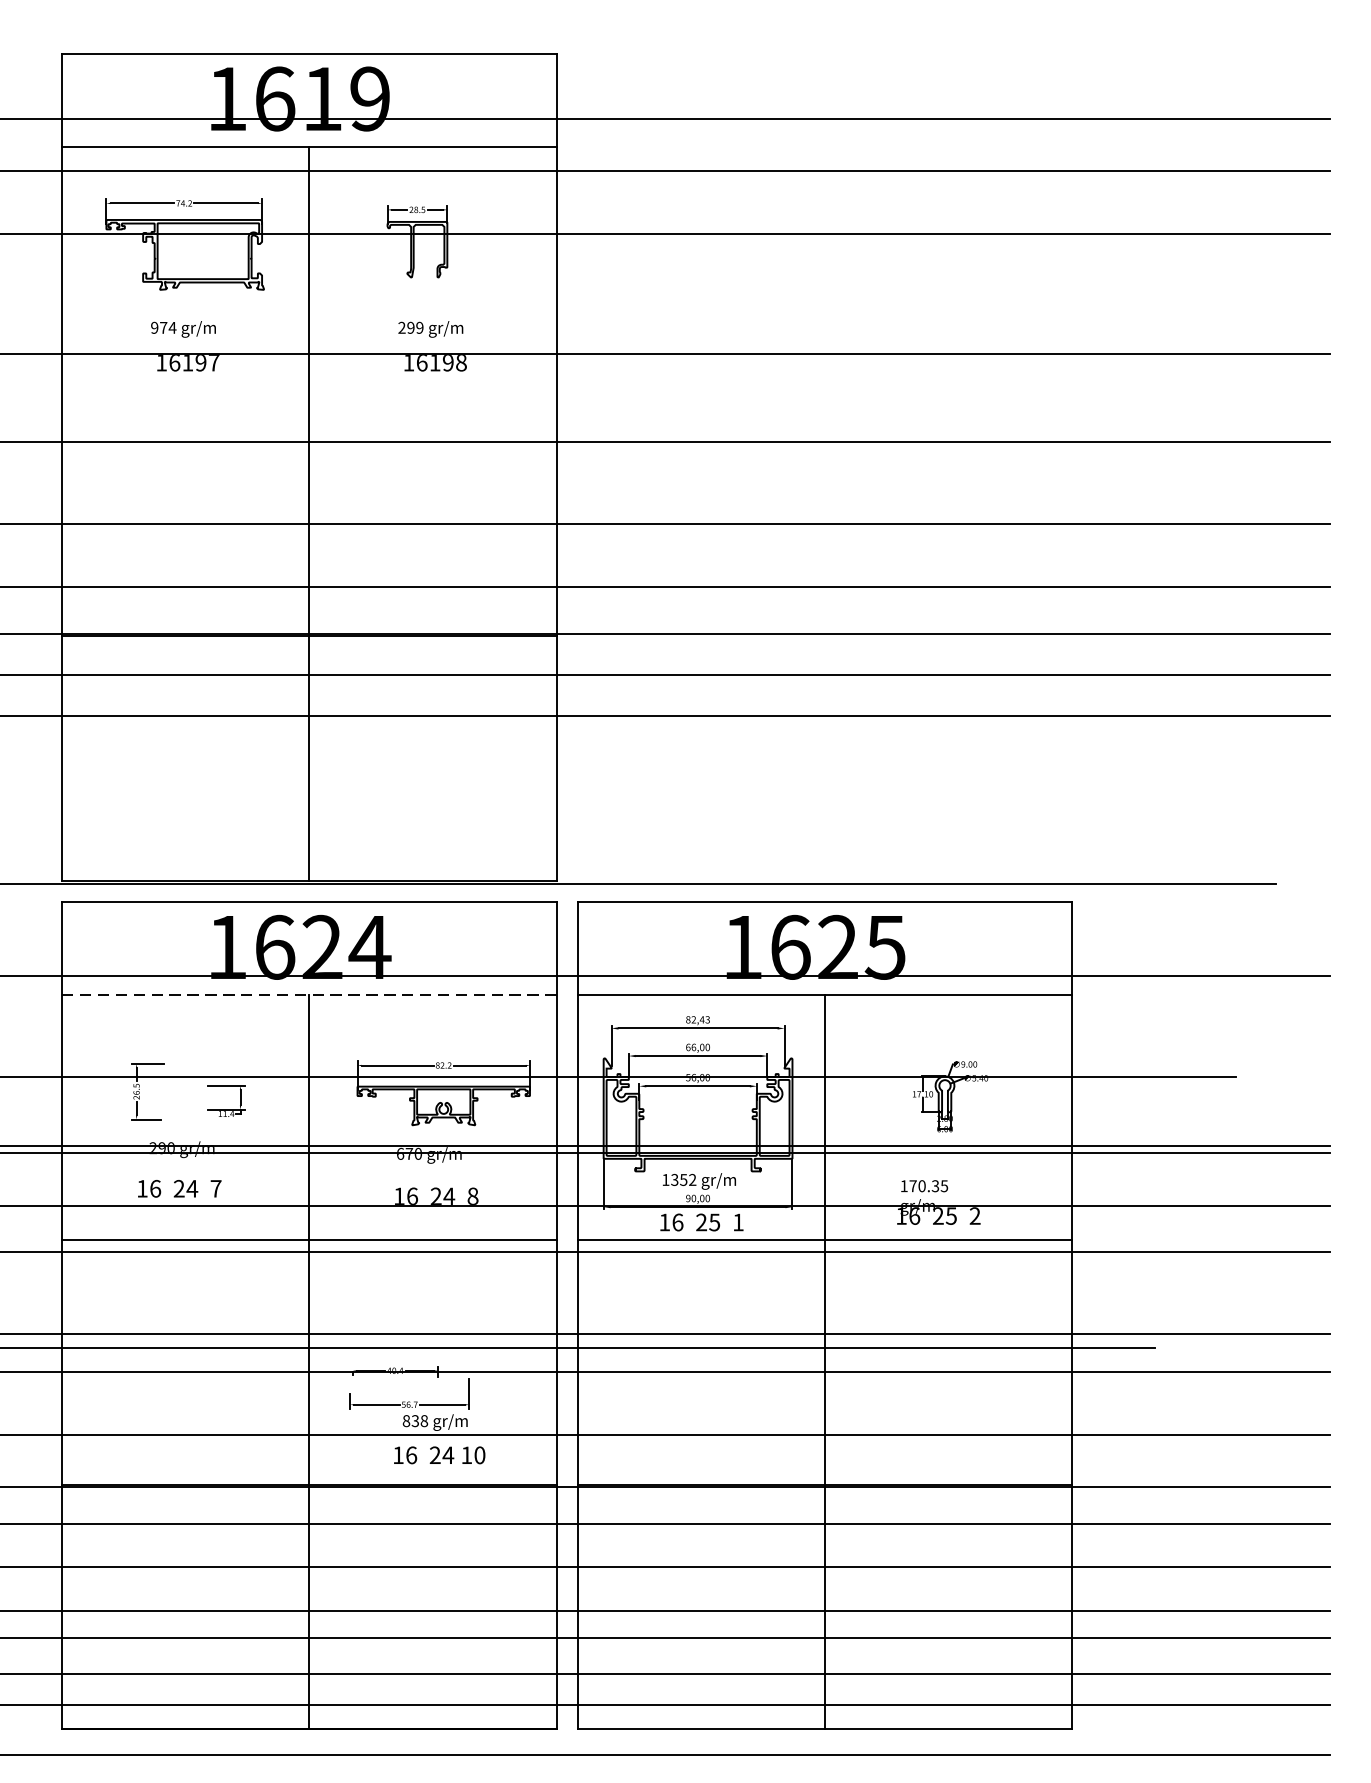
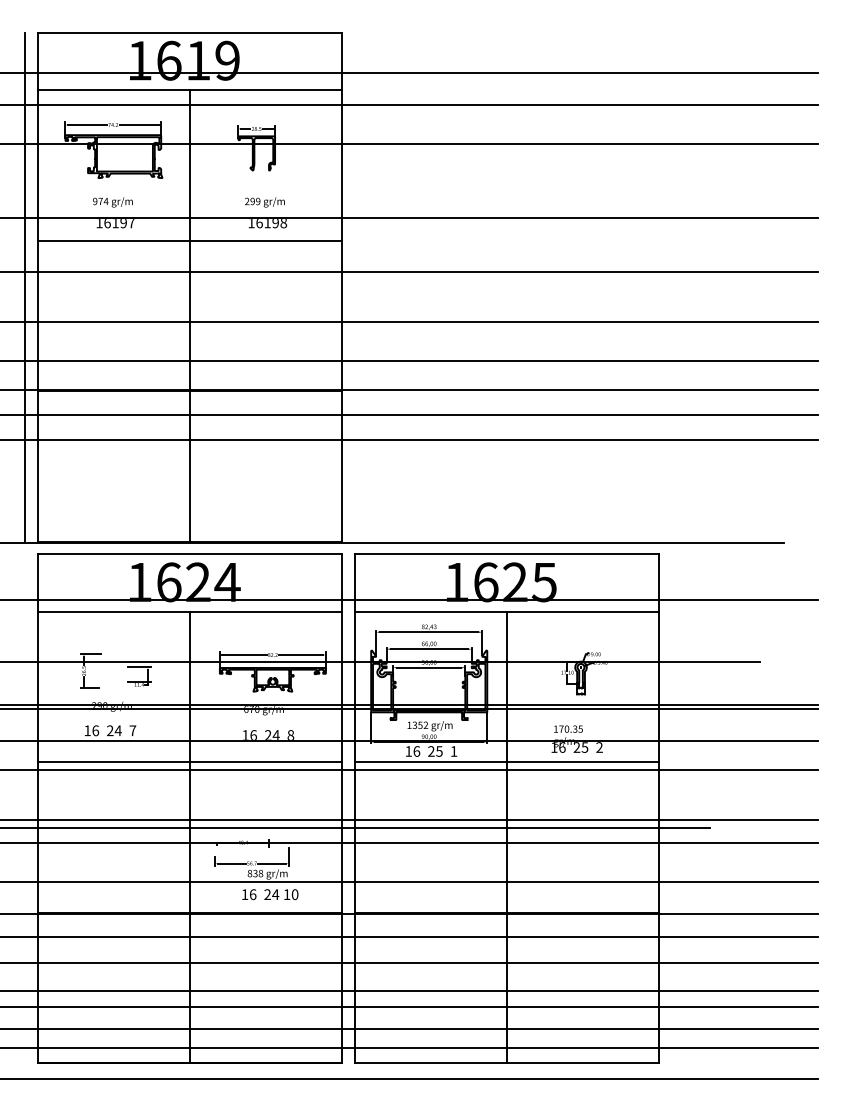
line: (309, 391) -> (190, 240), added
line: (41, 466) -> (25, 286), added
line: (309, 994) -> (190, 611), dashed -> solid

